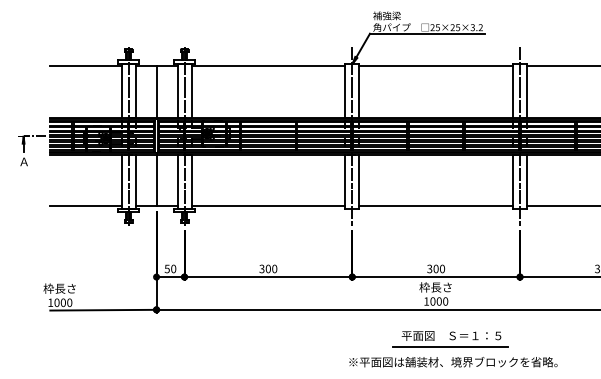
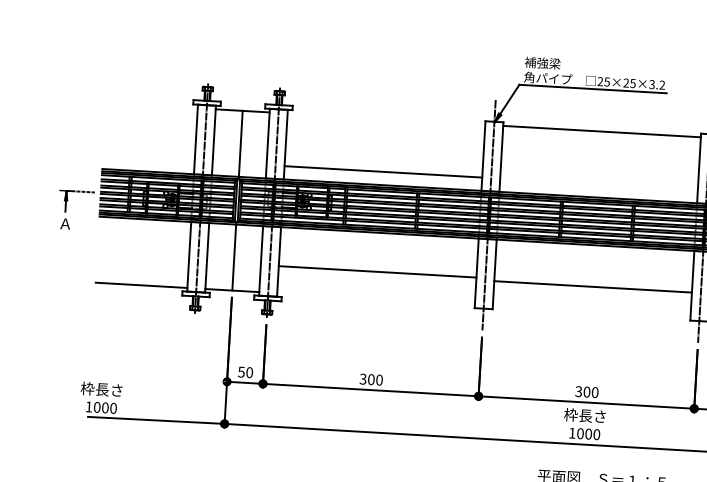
line: (85, 66) -> (151, 105), removed
line: (268, 66) -> (383, 172), moved
line: (268, 206) -> (377, 272), moved
line: (436, 206) -> (593, 287), moved

